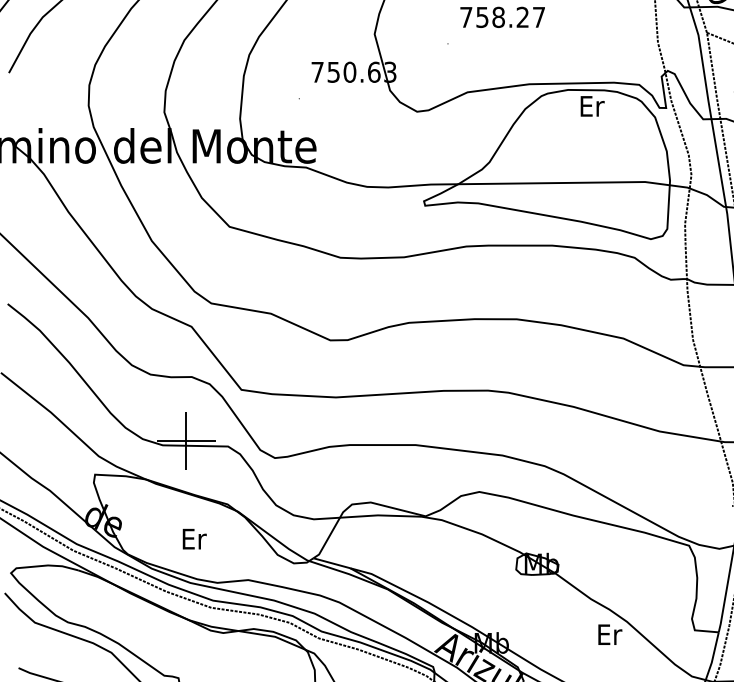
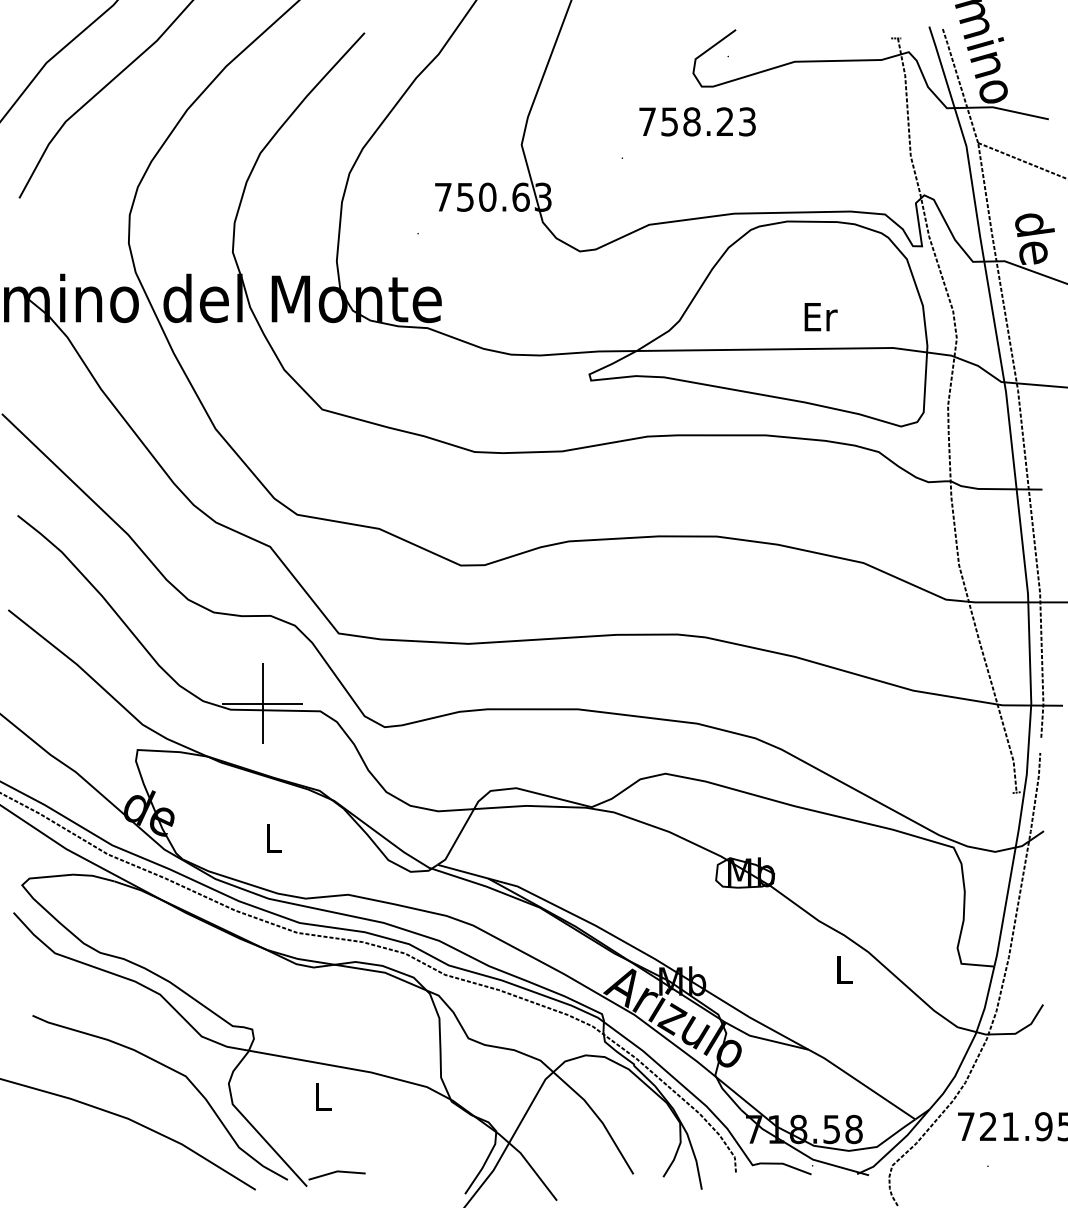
text: (539, 17) -> (747, 121), 758.27 -> 758.23
text: (592, 106) -> (820, 317), moved
text: (194, 539) -> (274, 838), Er -> L
text: (610, 634) -> (845, 969), Er -> L

